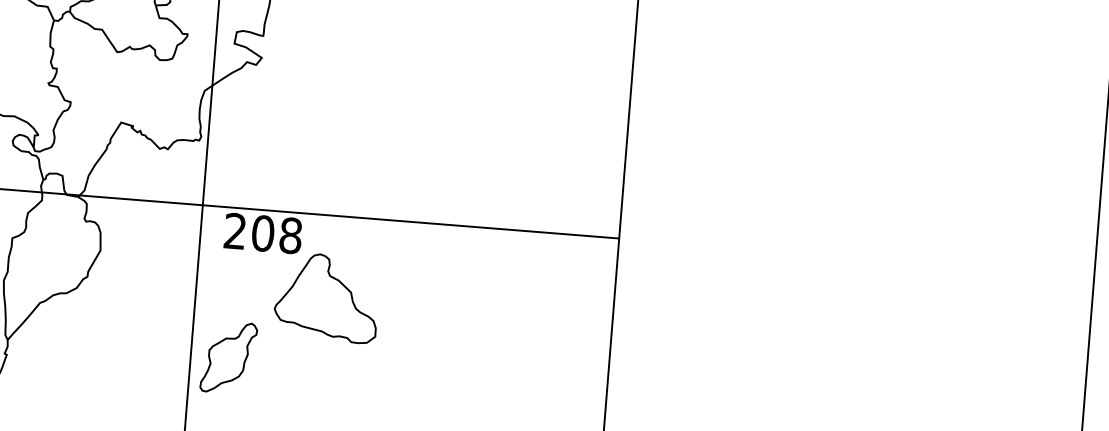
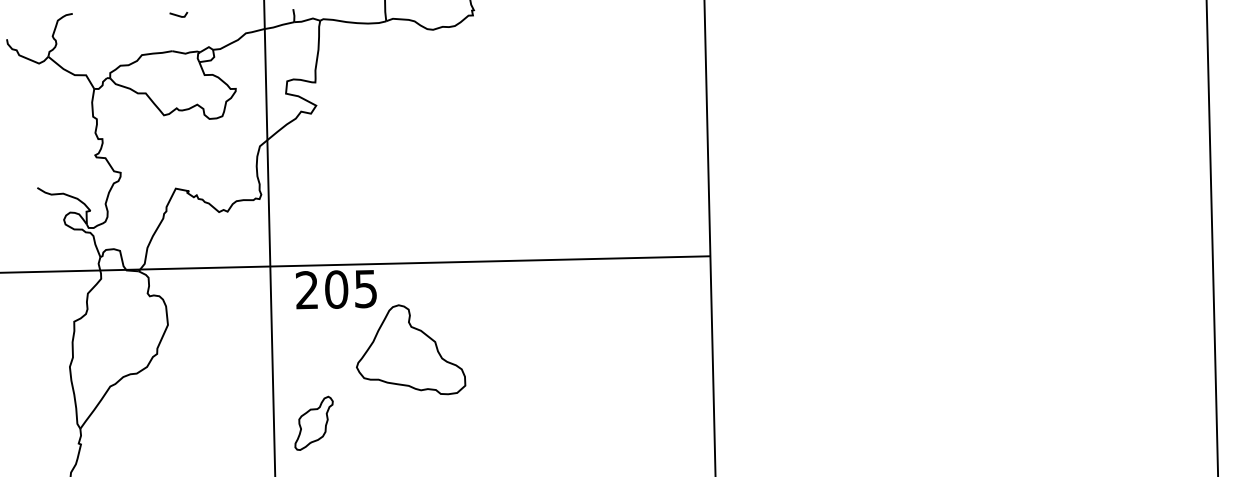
text: (290, 235) -> (365, 288), 208 -> 205
part: (228, 357) -> (313, 423), size x0.7

